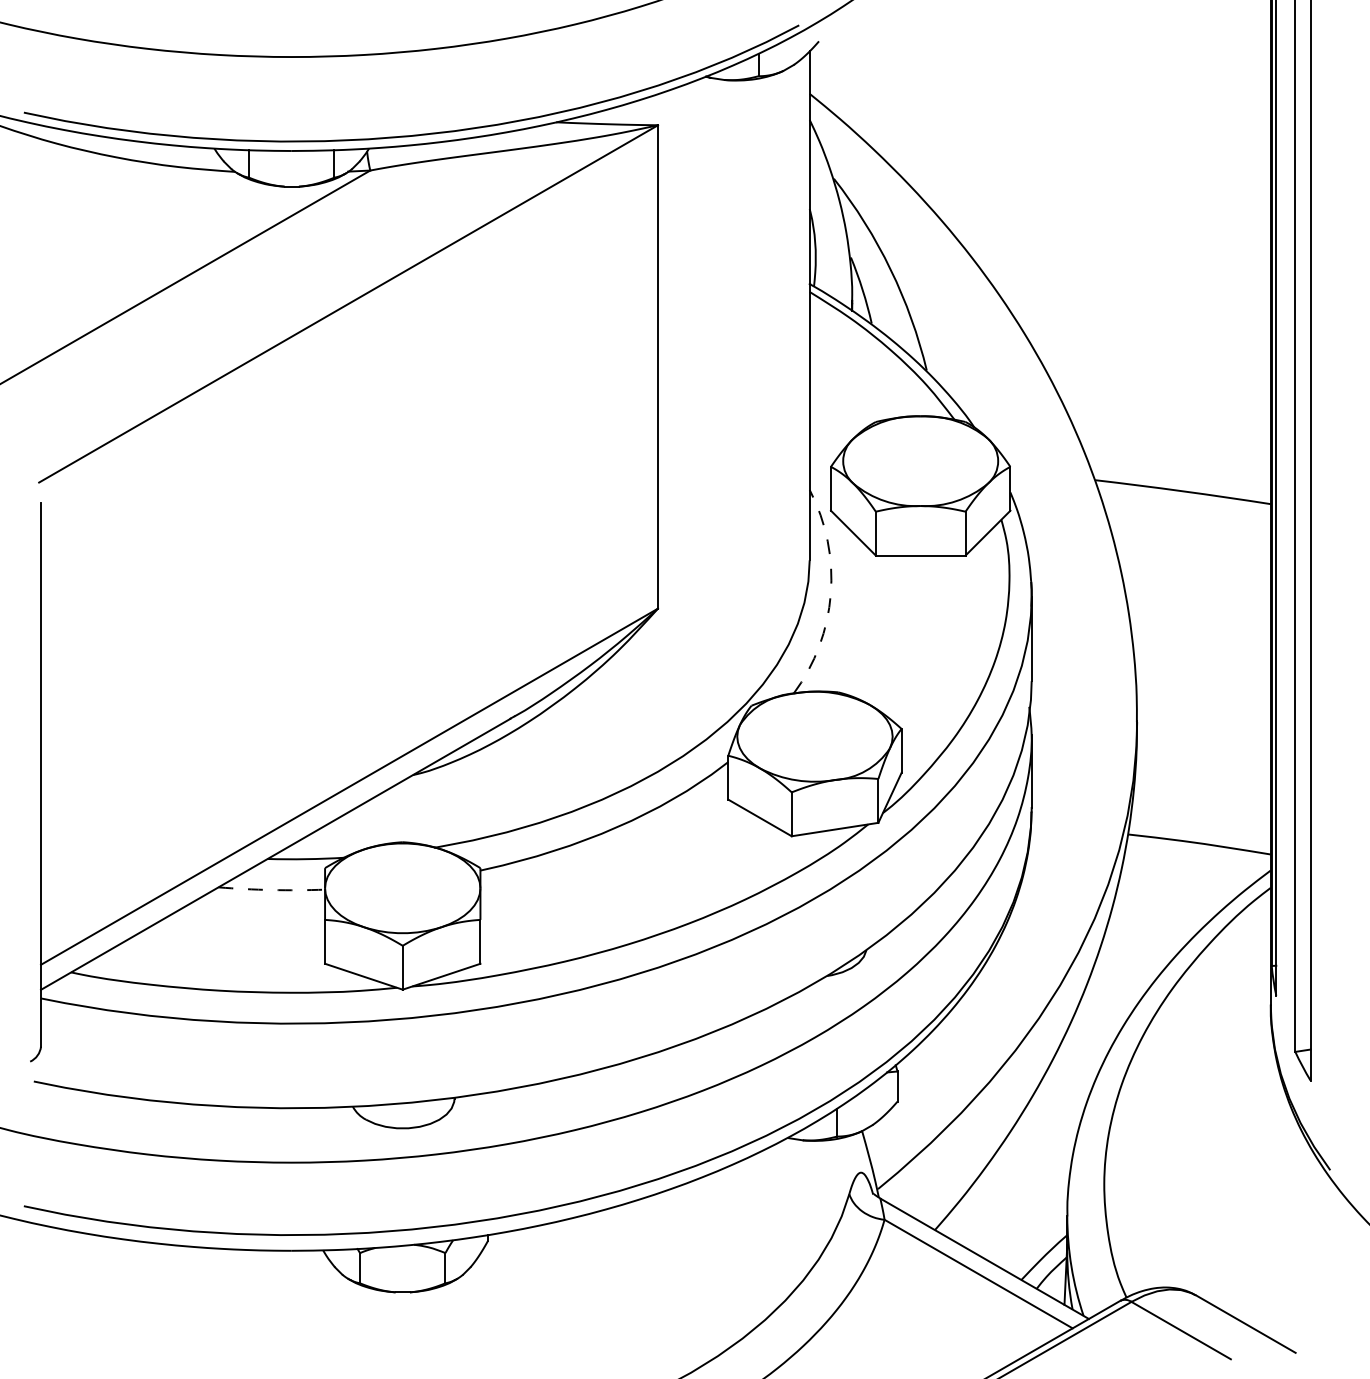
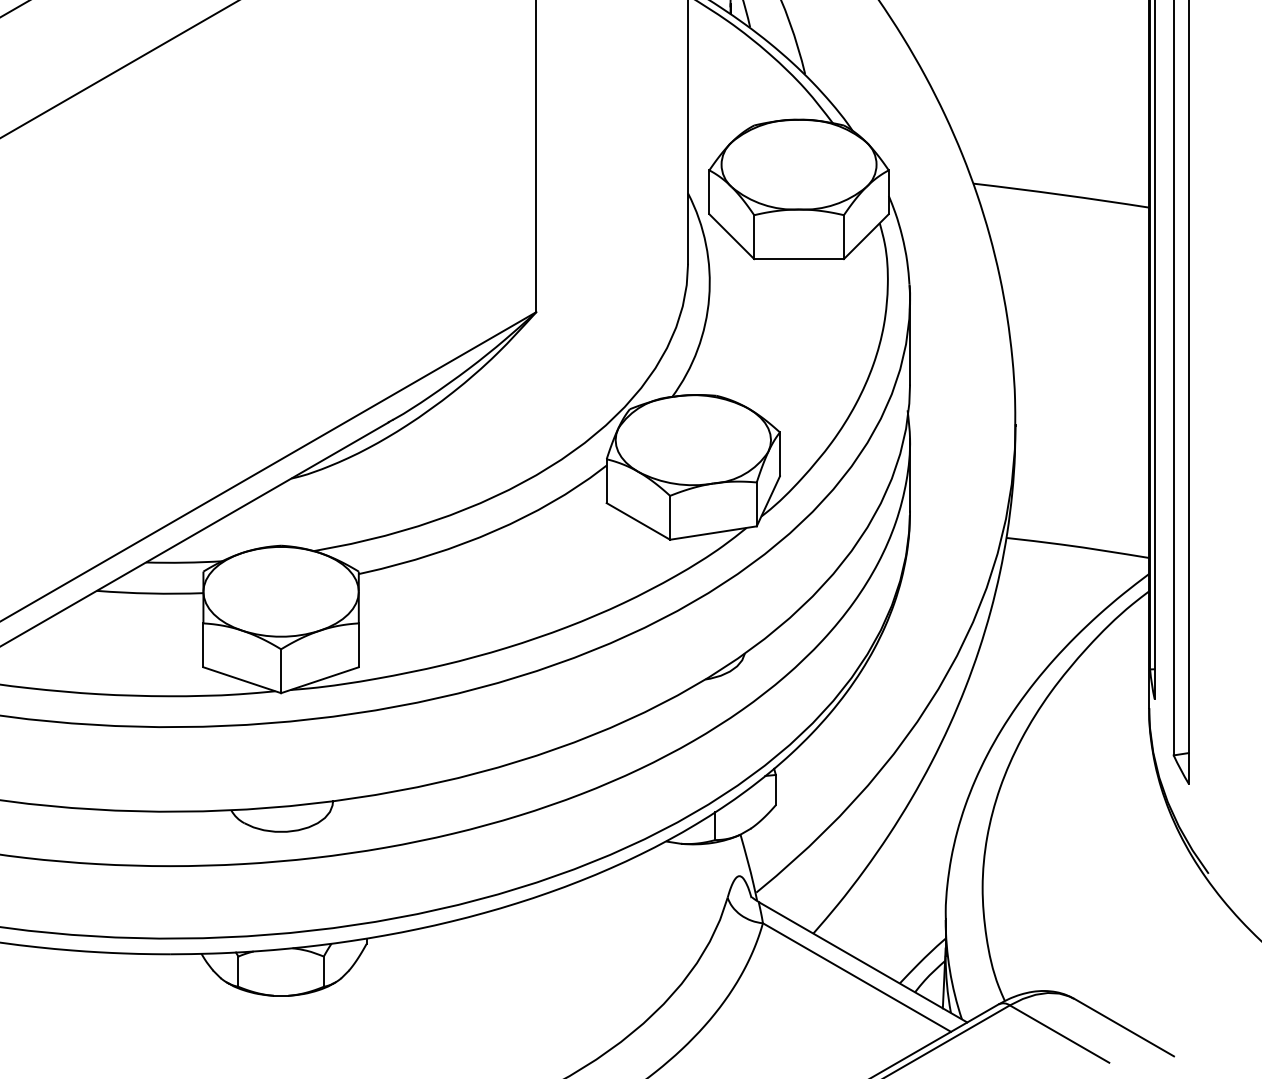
arc: (830, 594) -> (708, 297), dashed -> solid
arc: (271, 890) -> (149, 593), dashed -> solid

